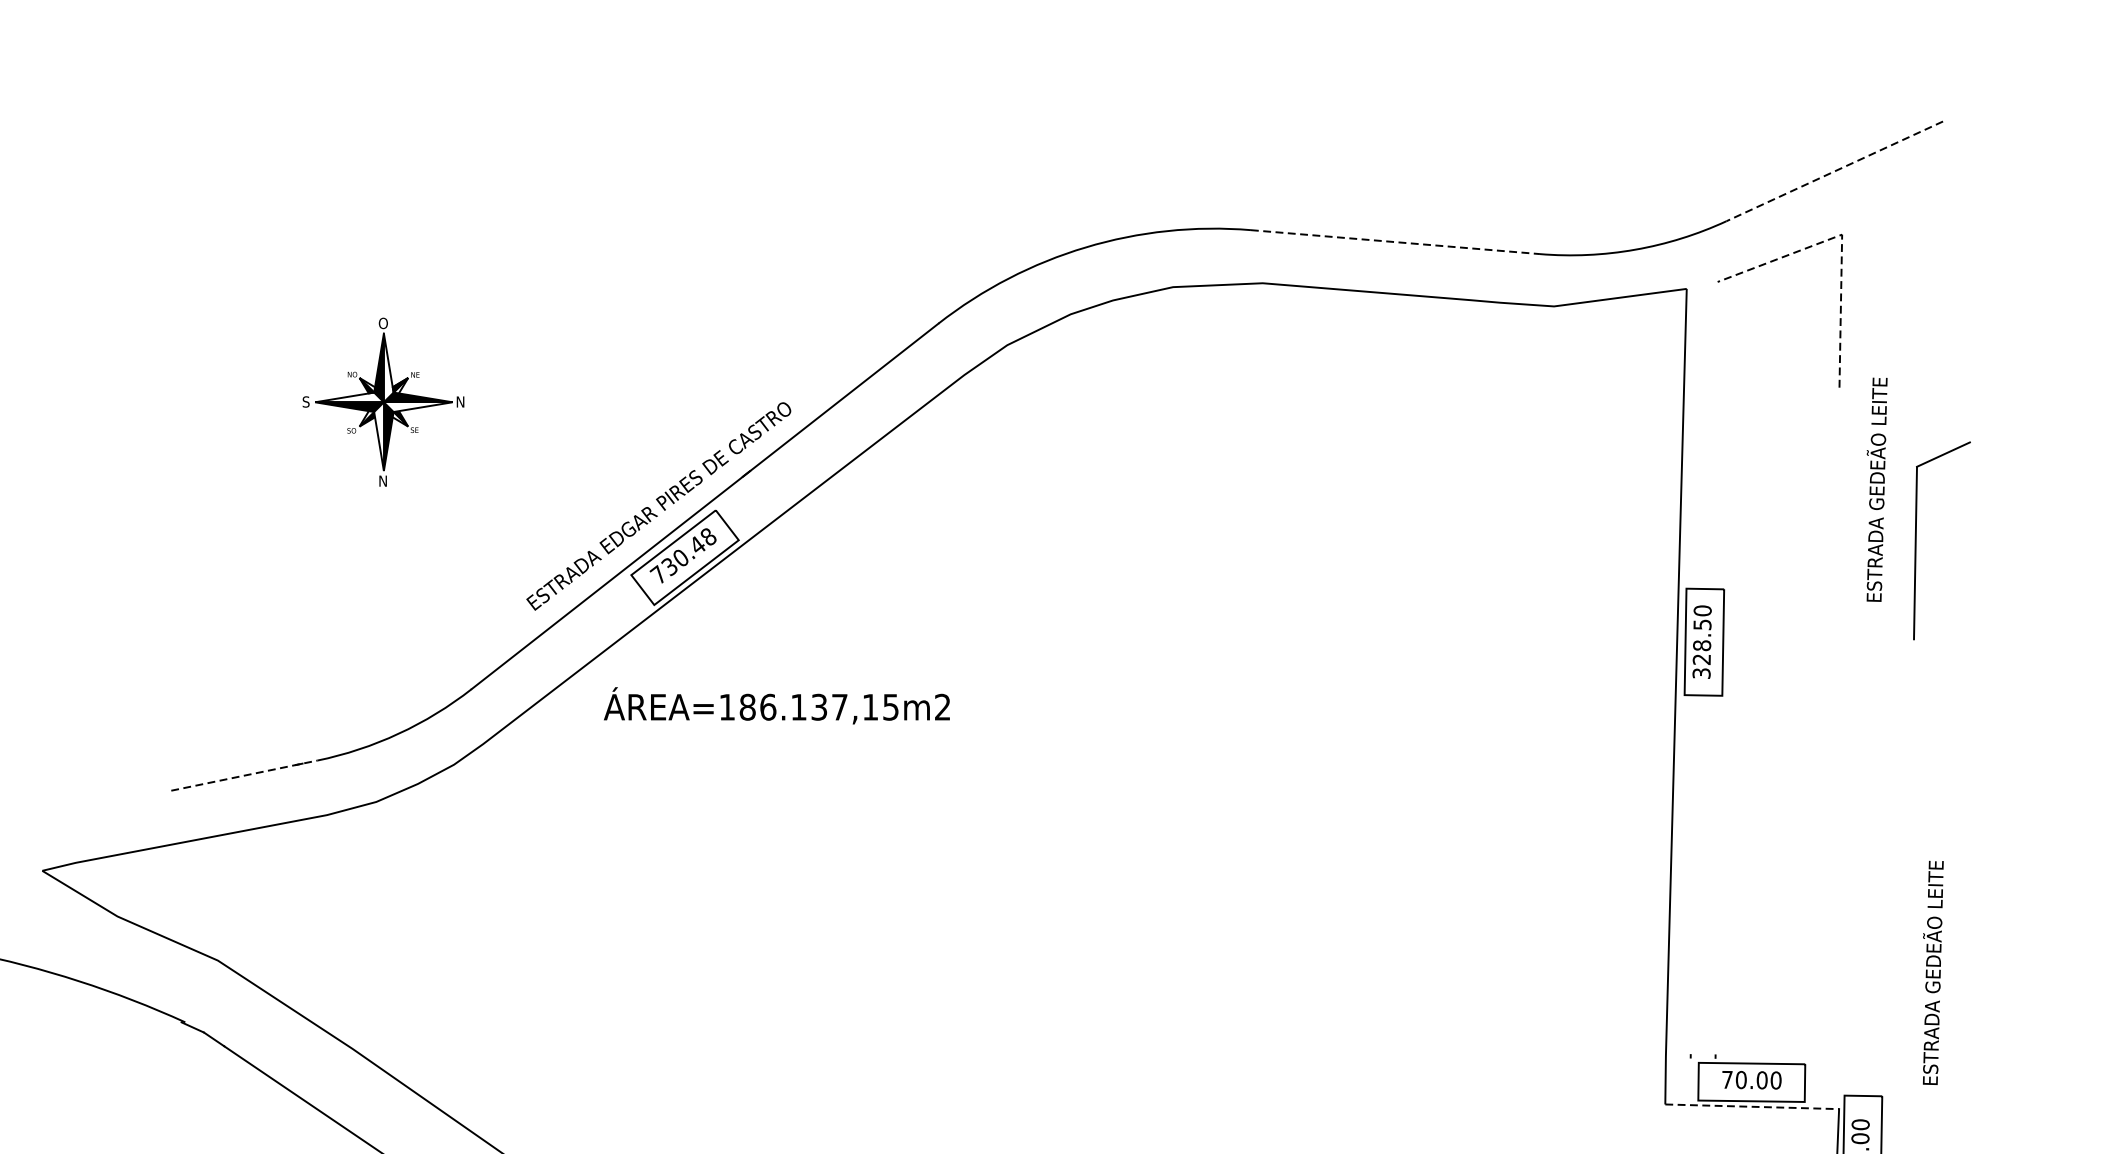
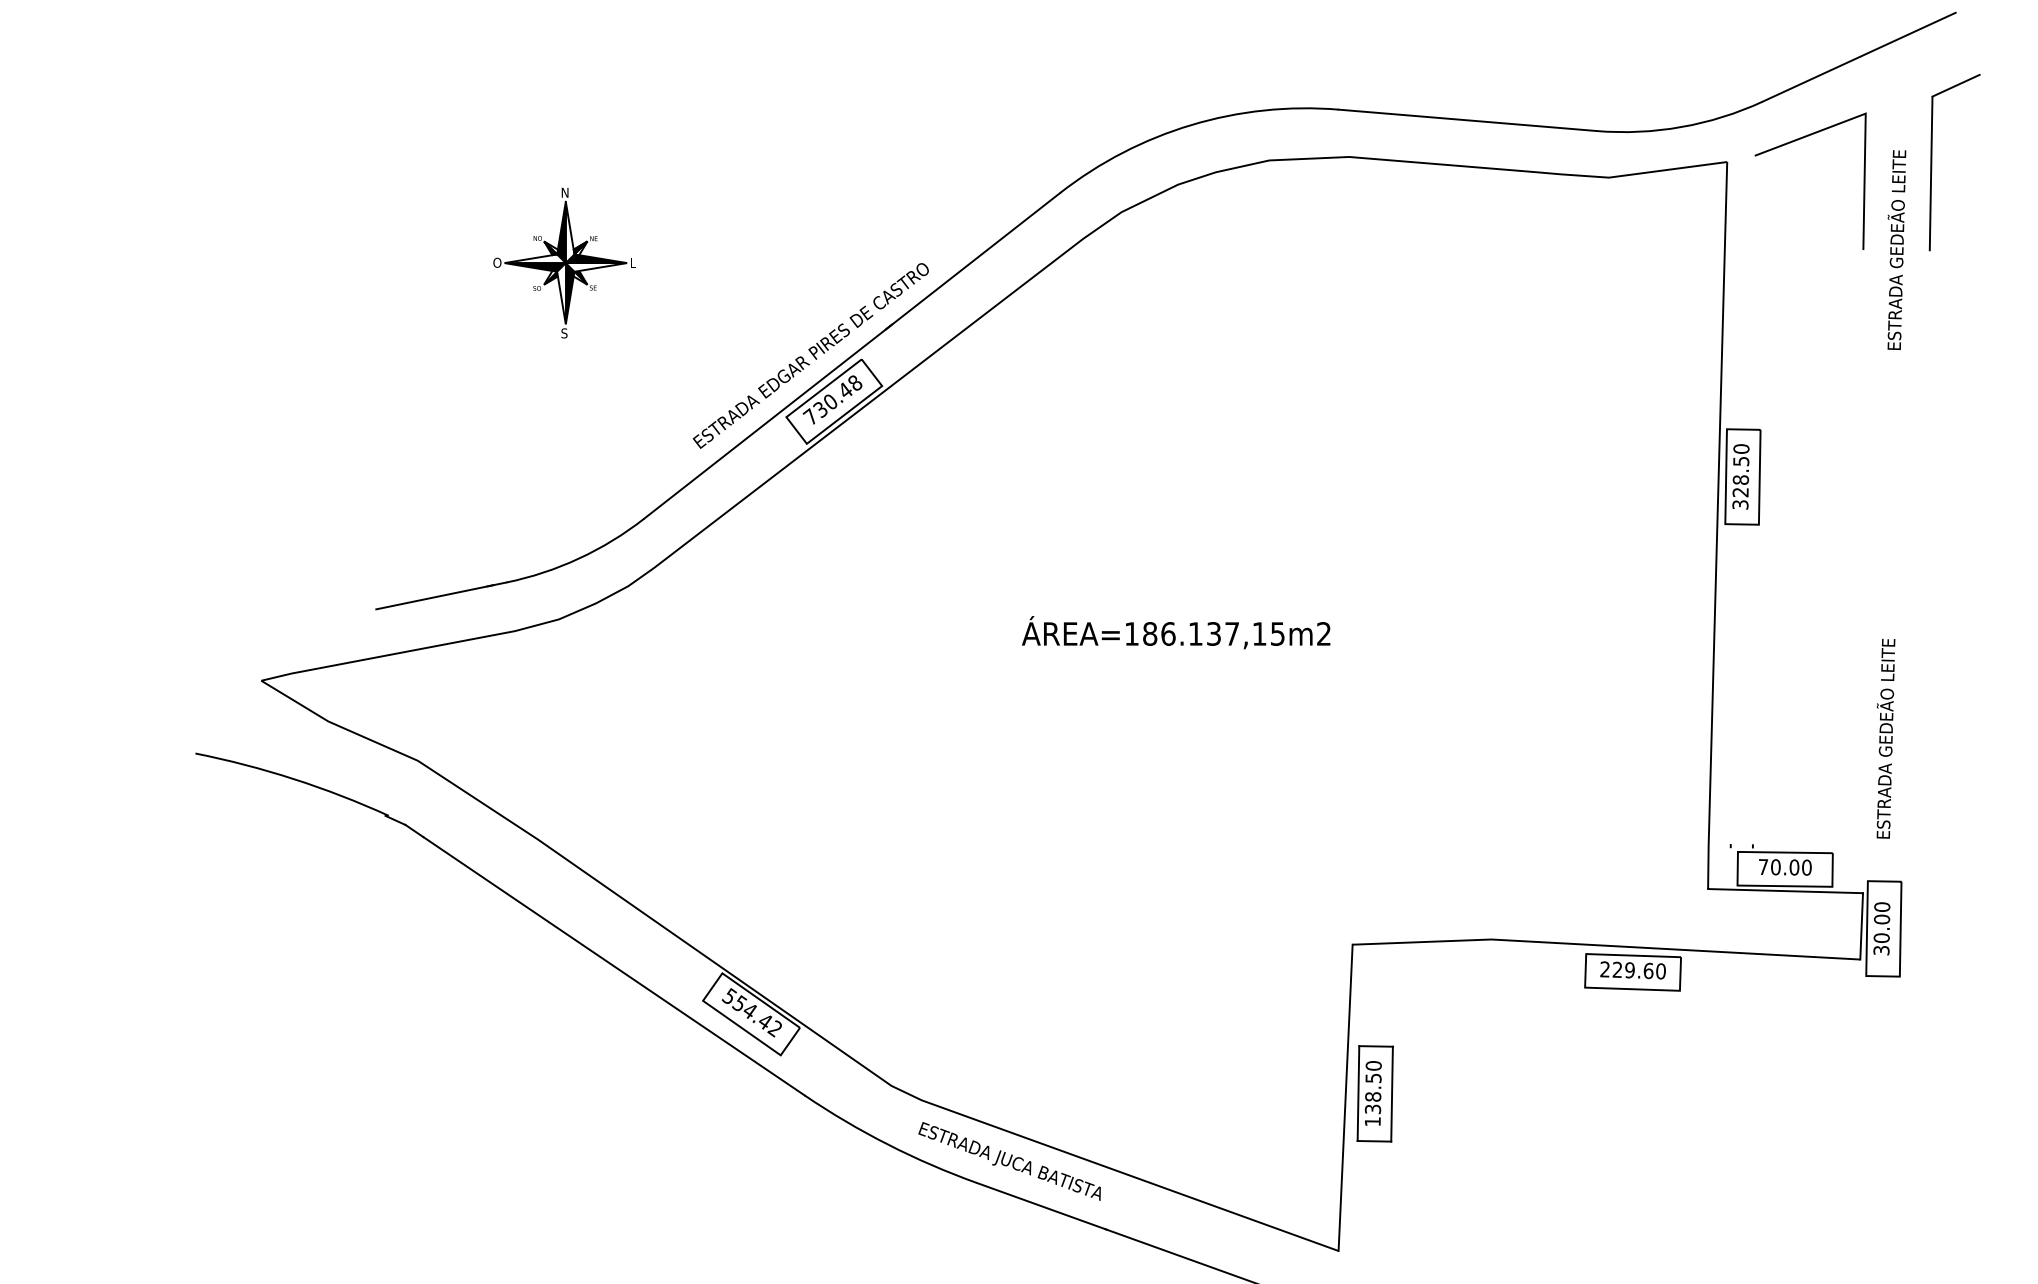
line: (1834, 171) -> (1858, 57), dashed -> solid
line: (1396, 242) -> (1468, 120), dashed -> solid
line: (1841, 243) -> (1865, 121), dashed -> solid
text: (383, 323) -> (565, 192), O -> N
text: (307, 401) -> (497, 262), S -> O
text: (459, 401) -> (633, 262), N -> L
text: (382, 481) -> (564, 333), N -> S
text: (1876, 489) -> (1896, 249), moved
part: (1917, 540) -> (1932, 162), moved
text: (777, 705) -> (1176, 632), moved
line: (244, 775) -> (441, 595), dashed -> solid
text: (1932, 972) -> (1885, 738), moved
line: (1753, 1107) -> (1786, 891), dashed -> solid

